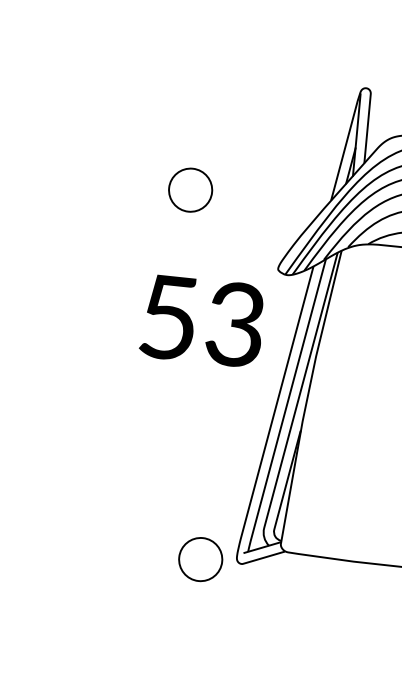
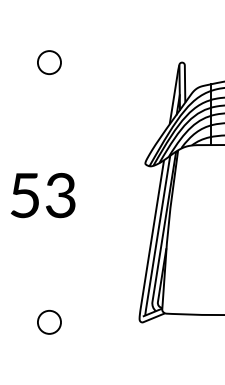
circle: (190, 189) -> (49, 62), moved
text: (203, 321) -> (43, 195), moved
circle: (200, 557) -> (49, 321), moved

